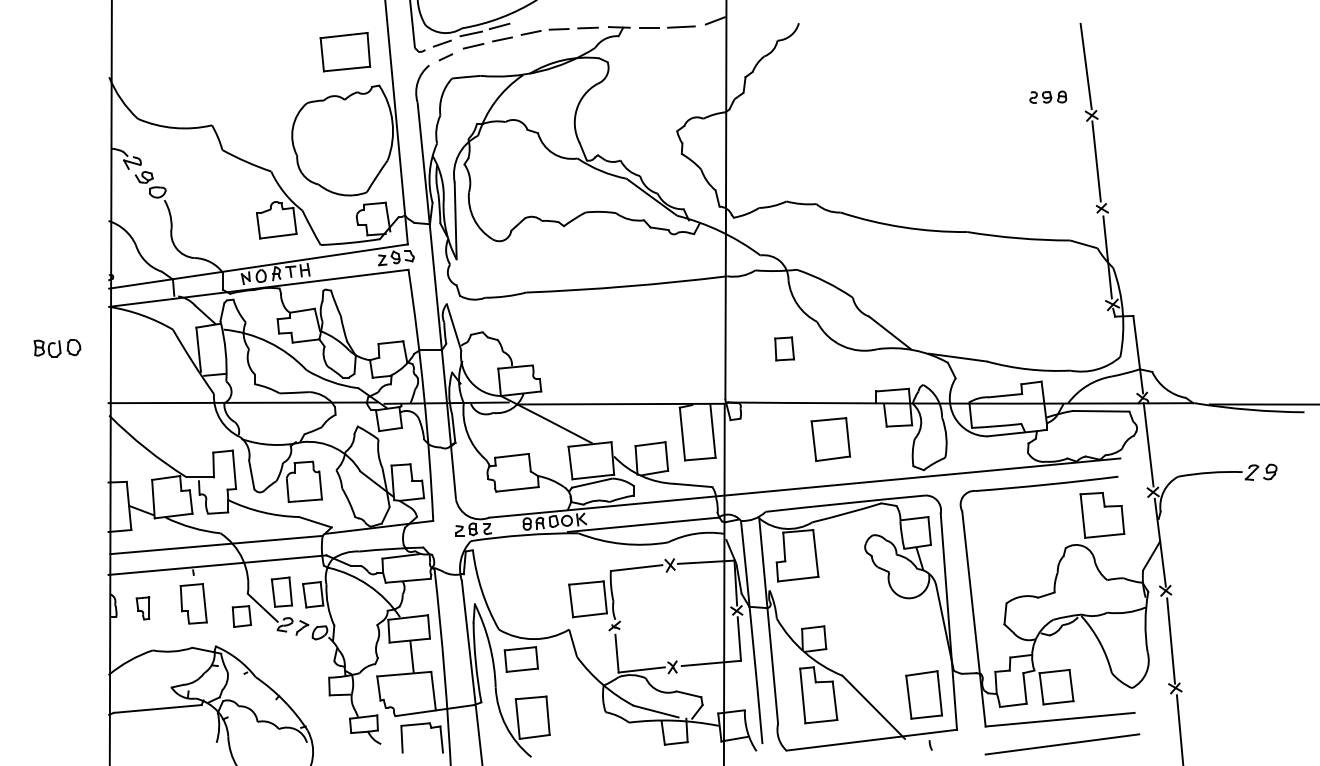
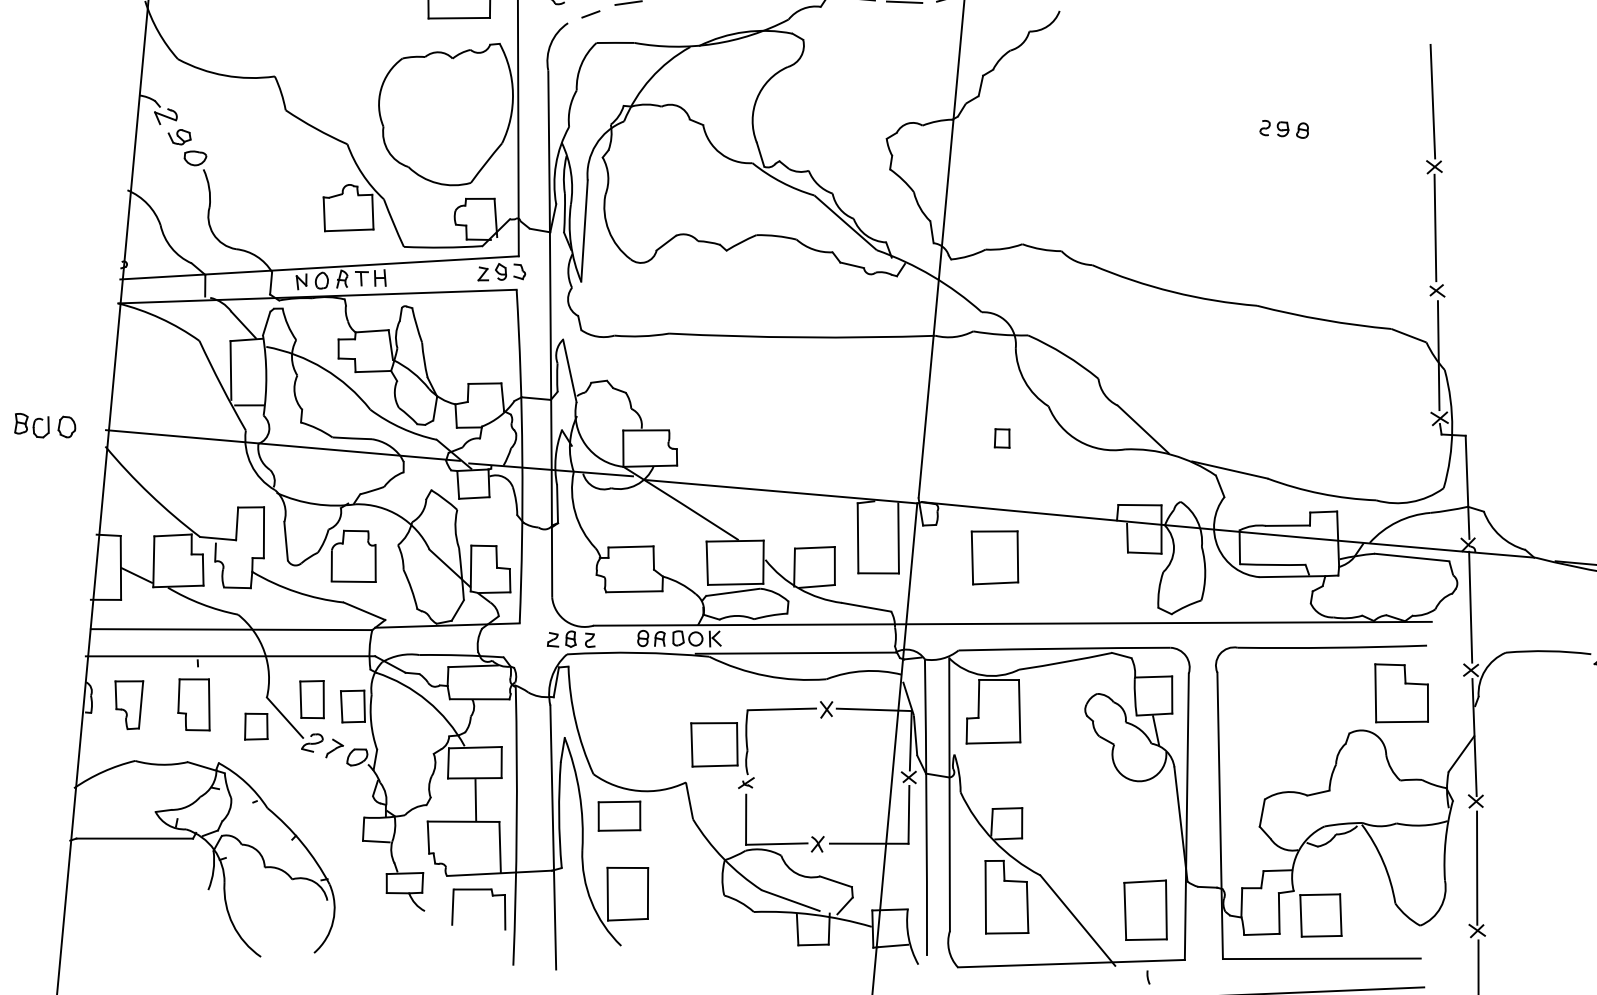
part: (1048, 96) -> (1284, 128), moved
part: (57, 348) -> (45, 426), moved
part: (784, 349) -> (1002, 438), size x0.62
part: (830, 439) -> (994, 557), moved
part: (142, 608) -> (126, 704), size x1.67

